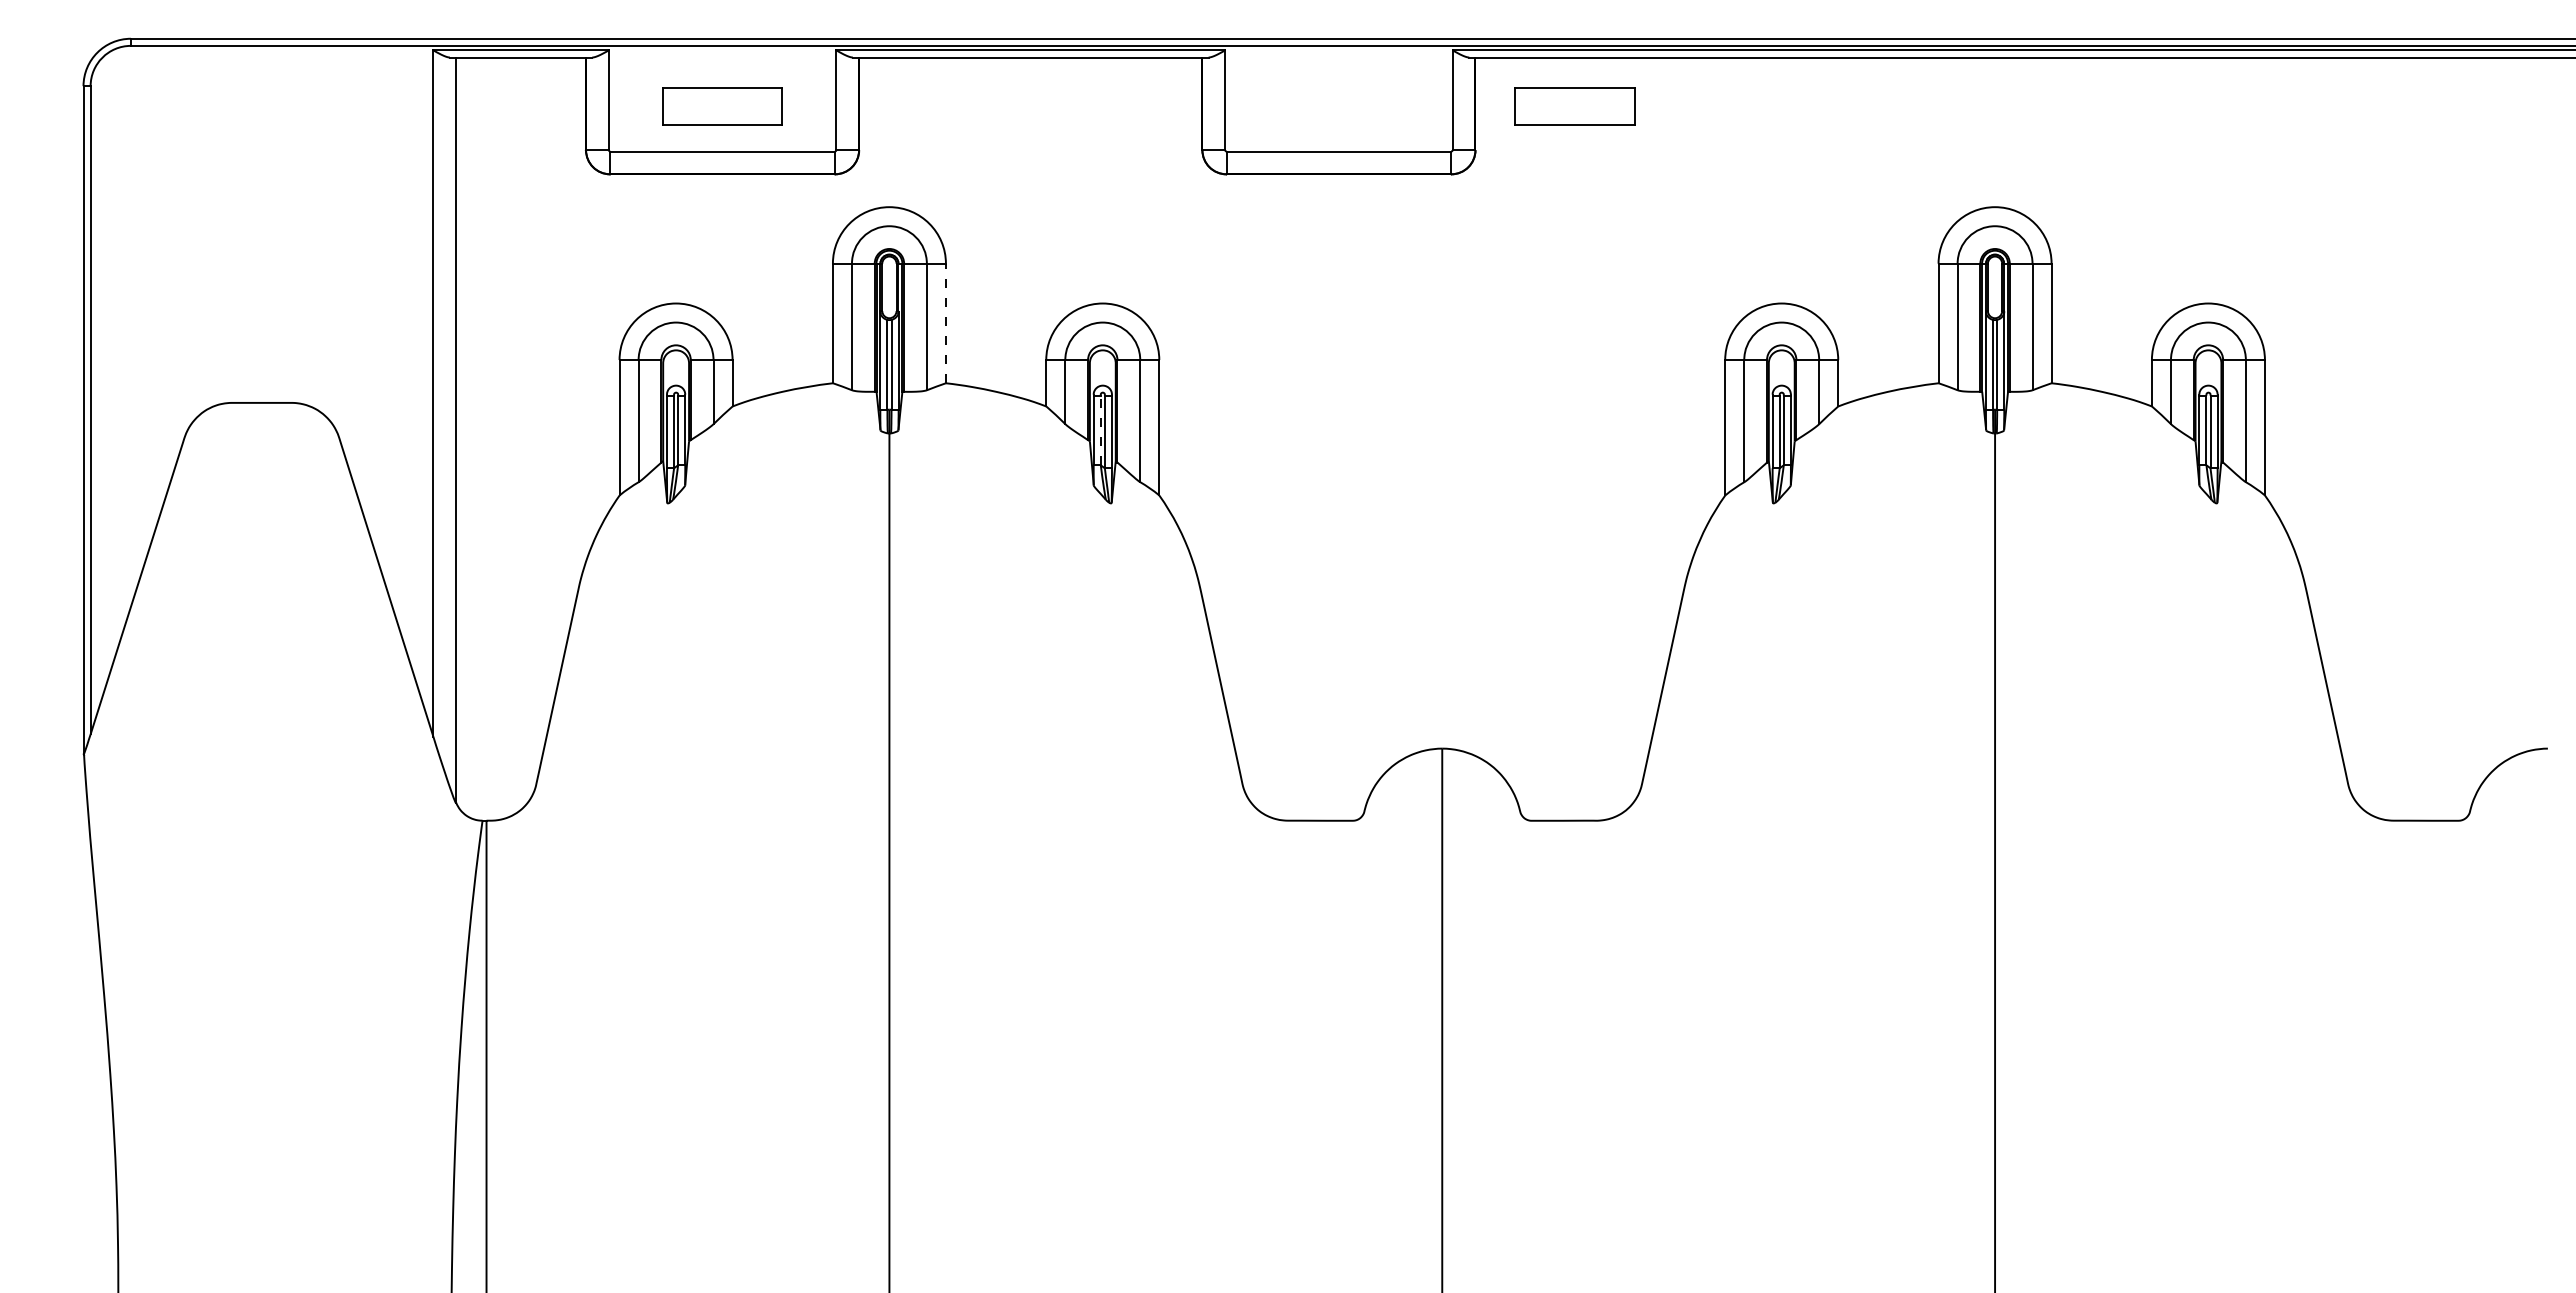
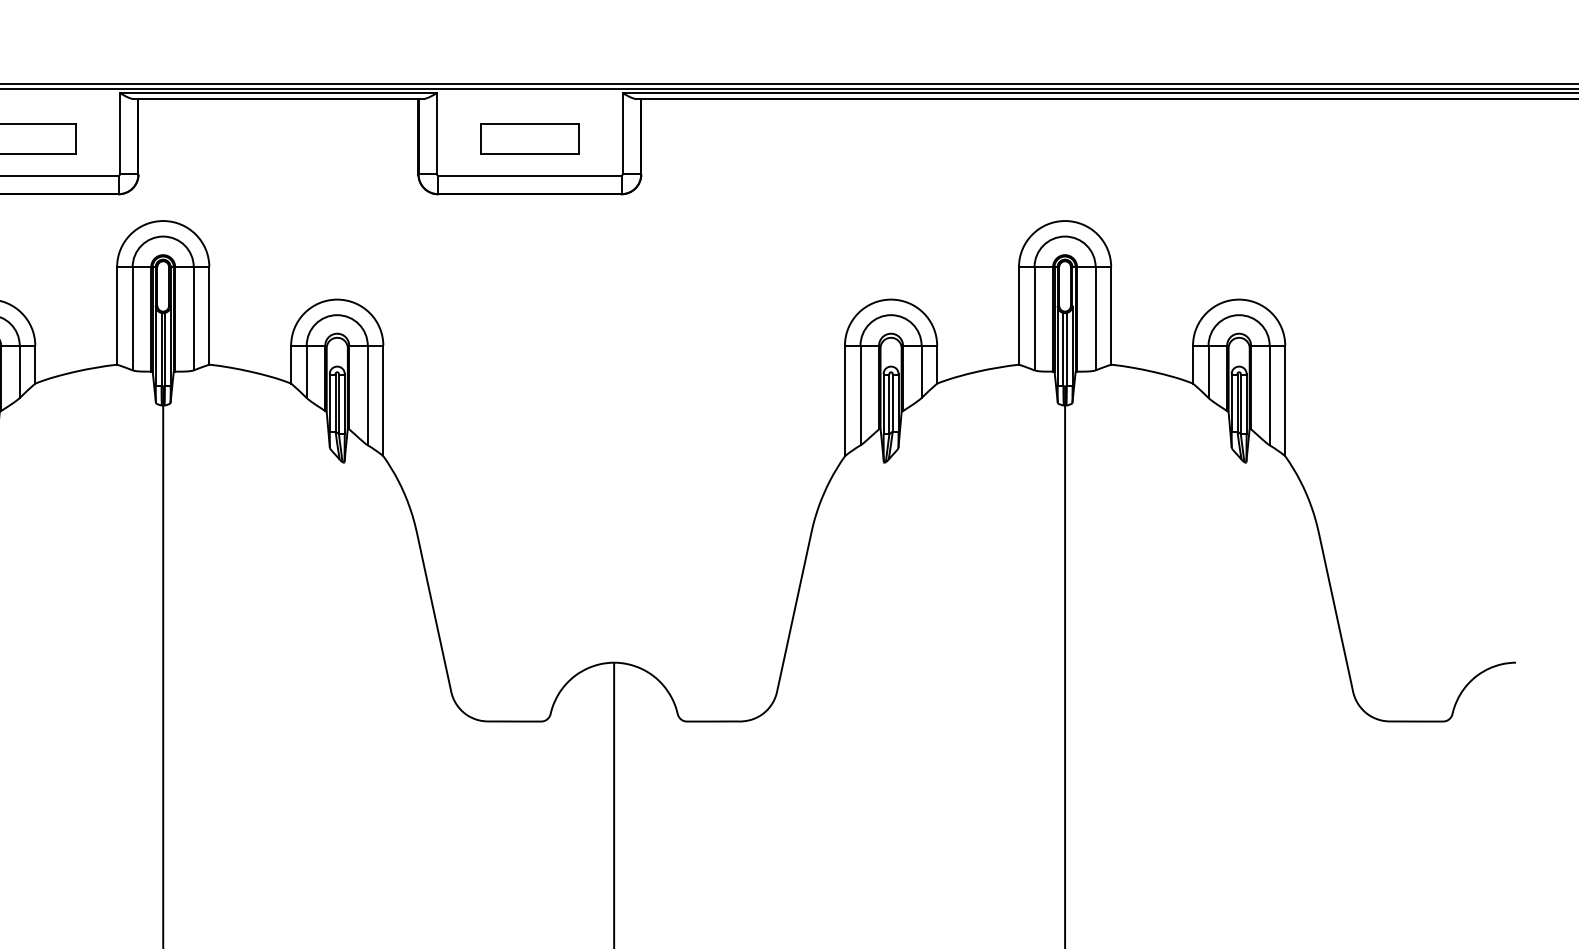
part: (1574, 106) -> (529, 138), moved
line: (945, 323) -> (208, 315), dashed -> solid
line: (1100, 430) -> (335, 403), dashed -> solid

